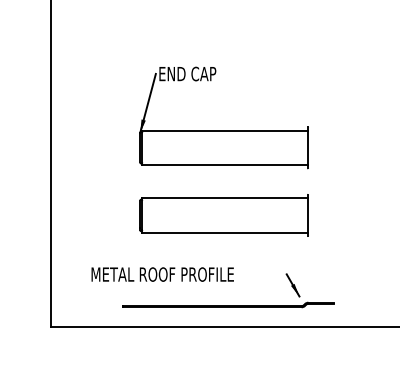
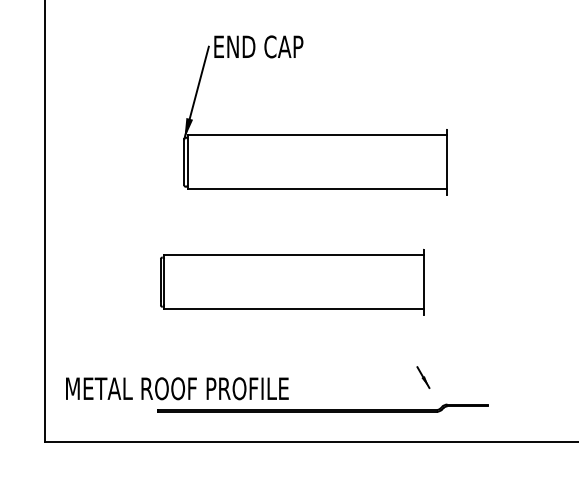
part: (223, 215) -> (291, 282), moved
text: (162, 274) -> (176, 388), moved
part: (292, 285) -> (422, 377), size x0.6

